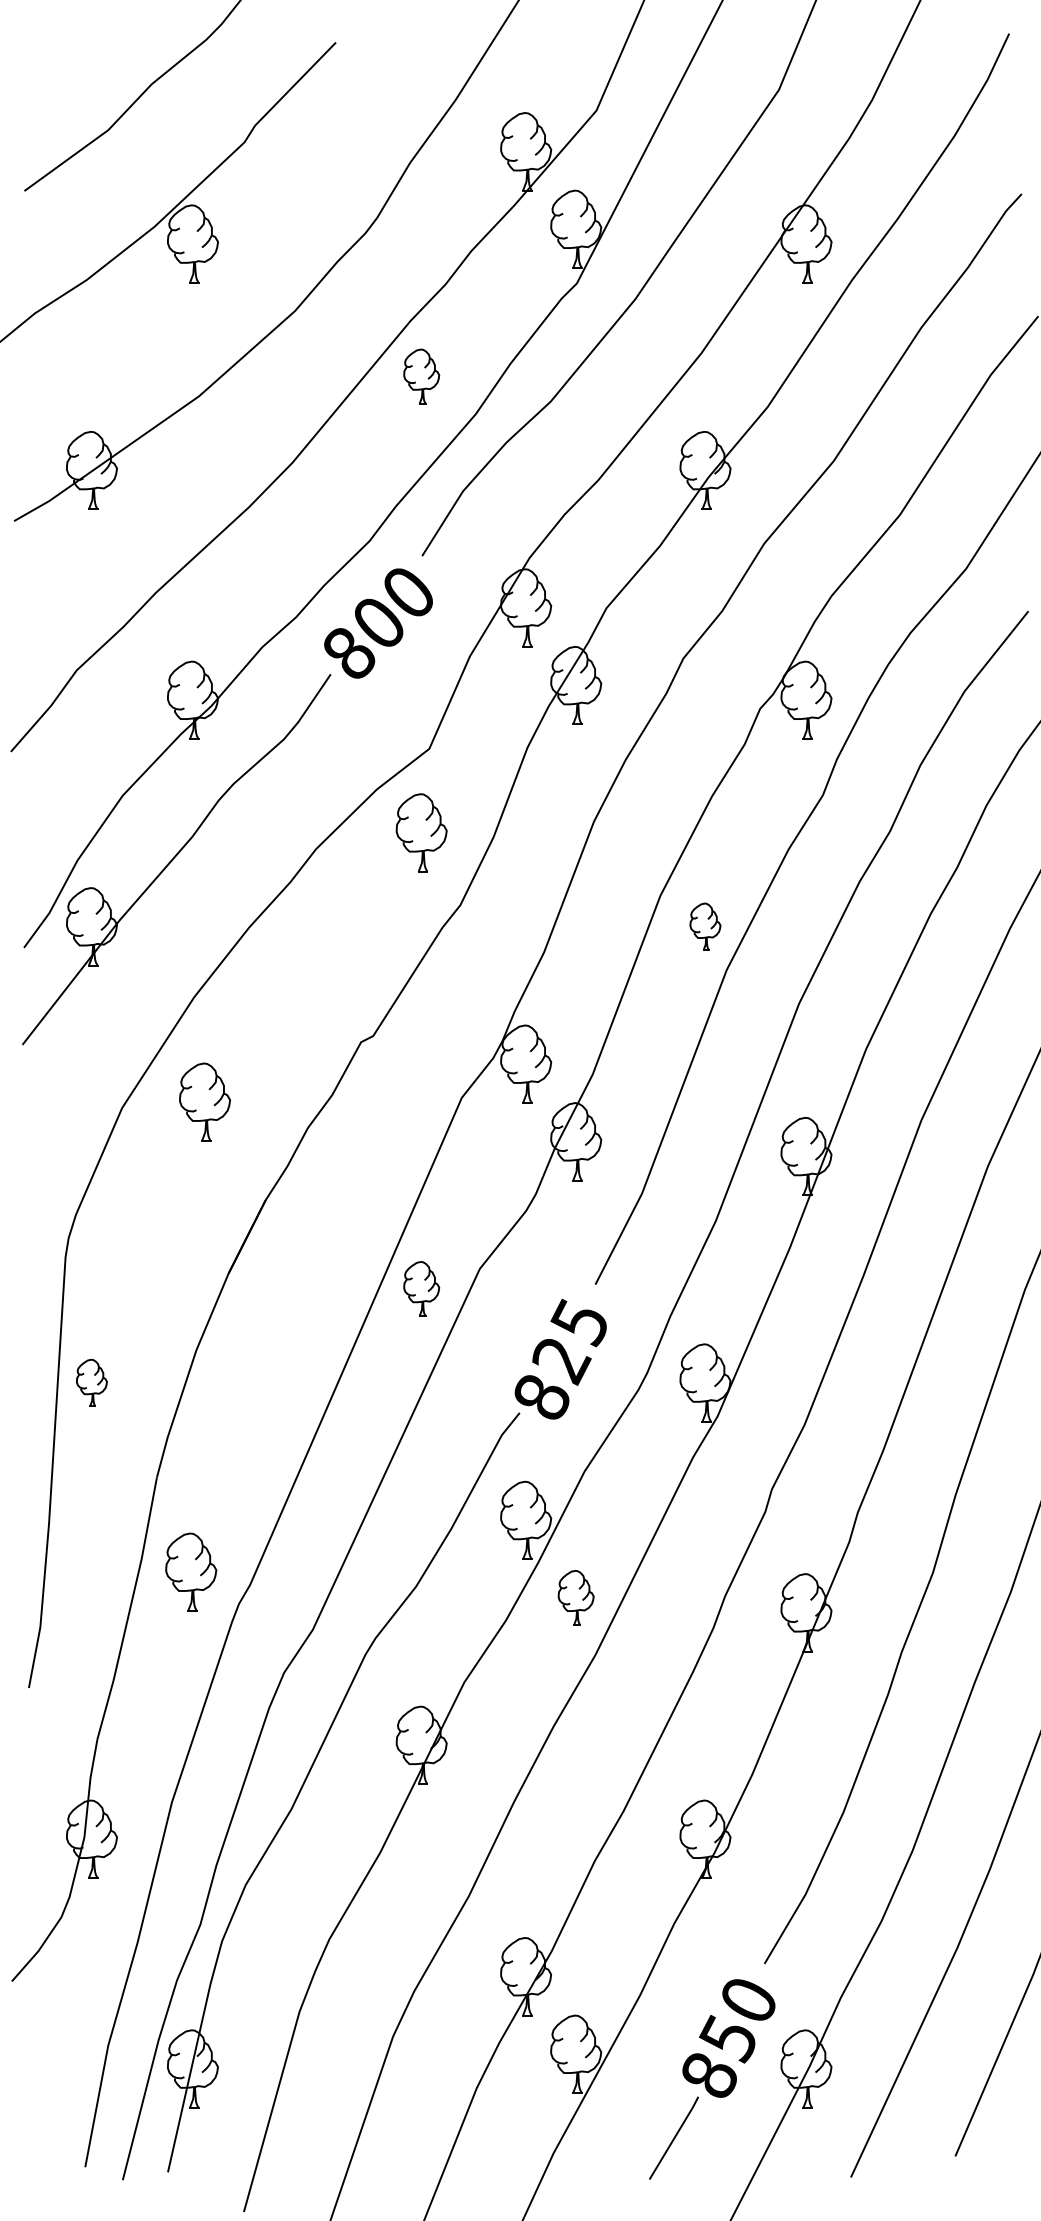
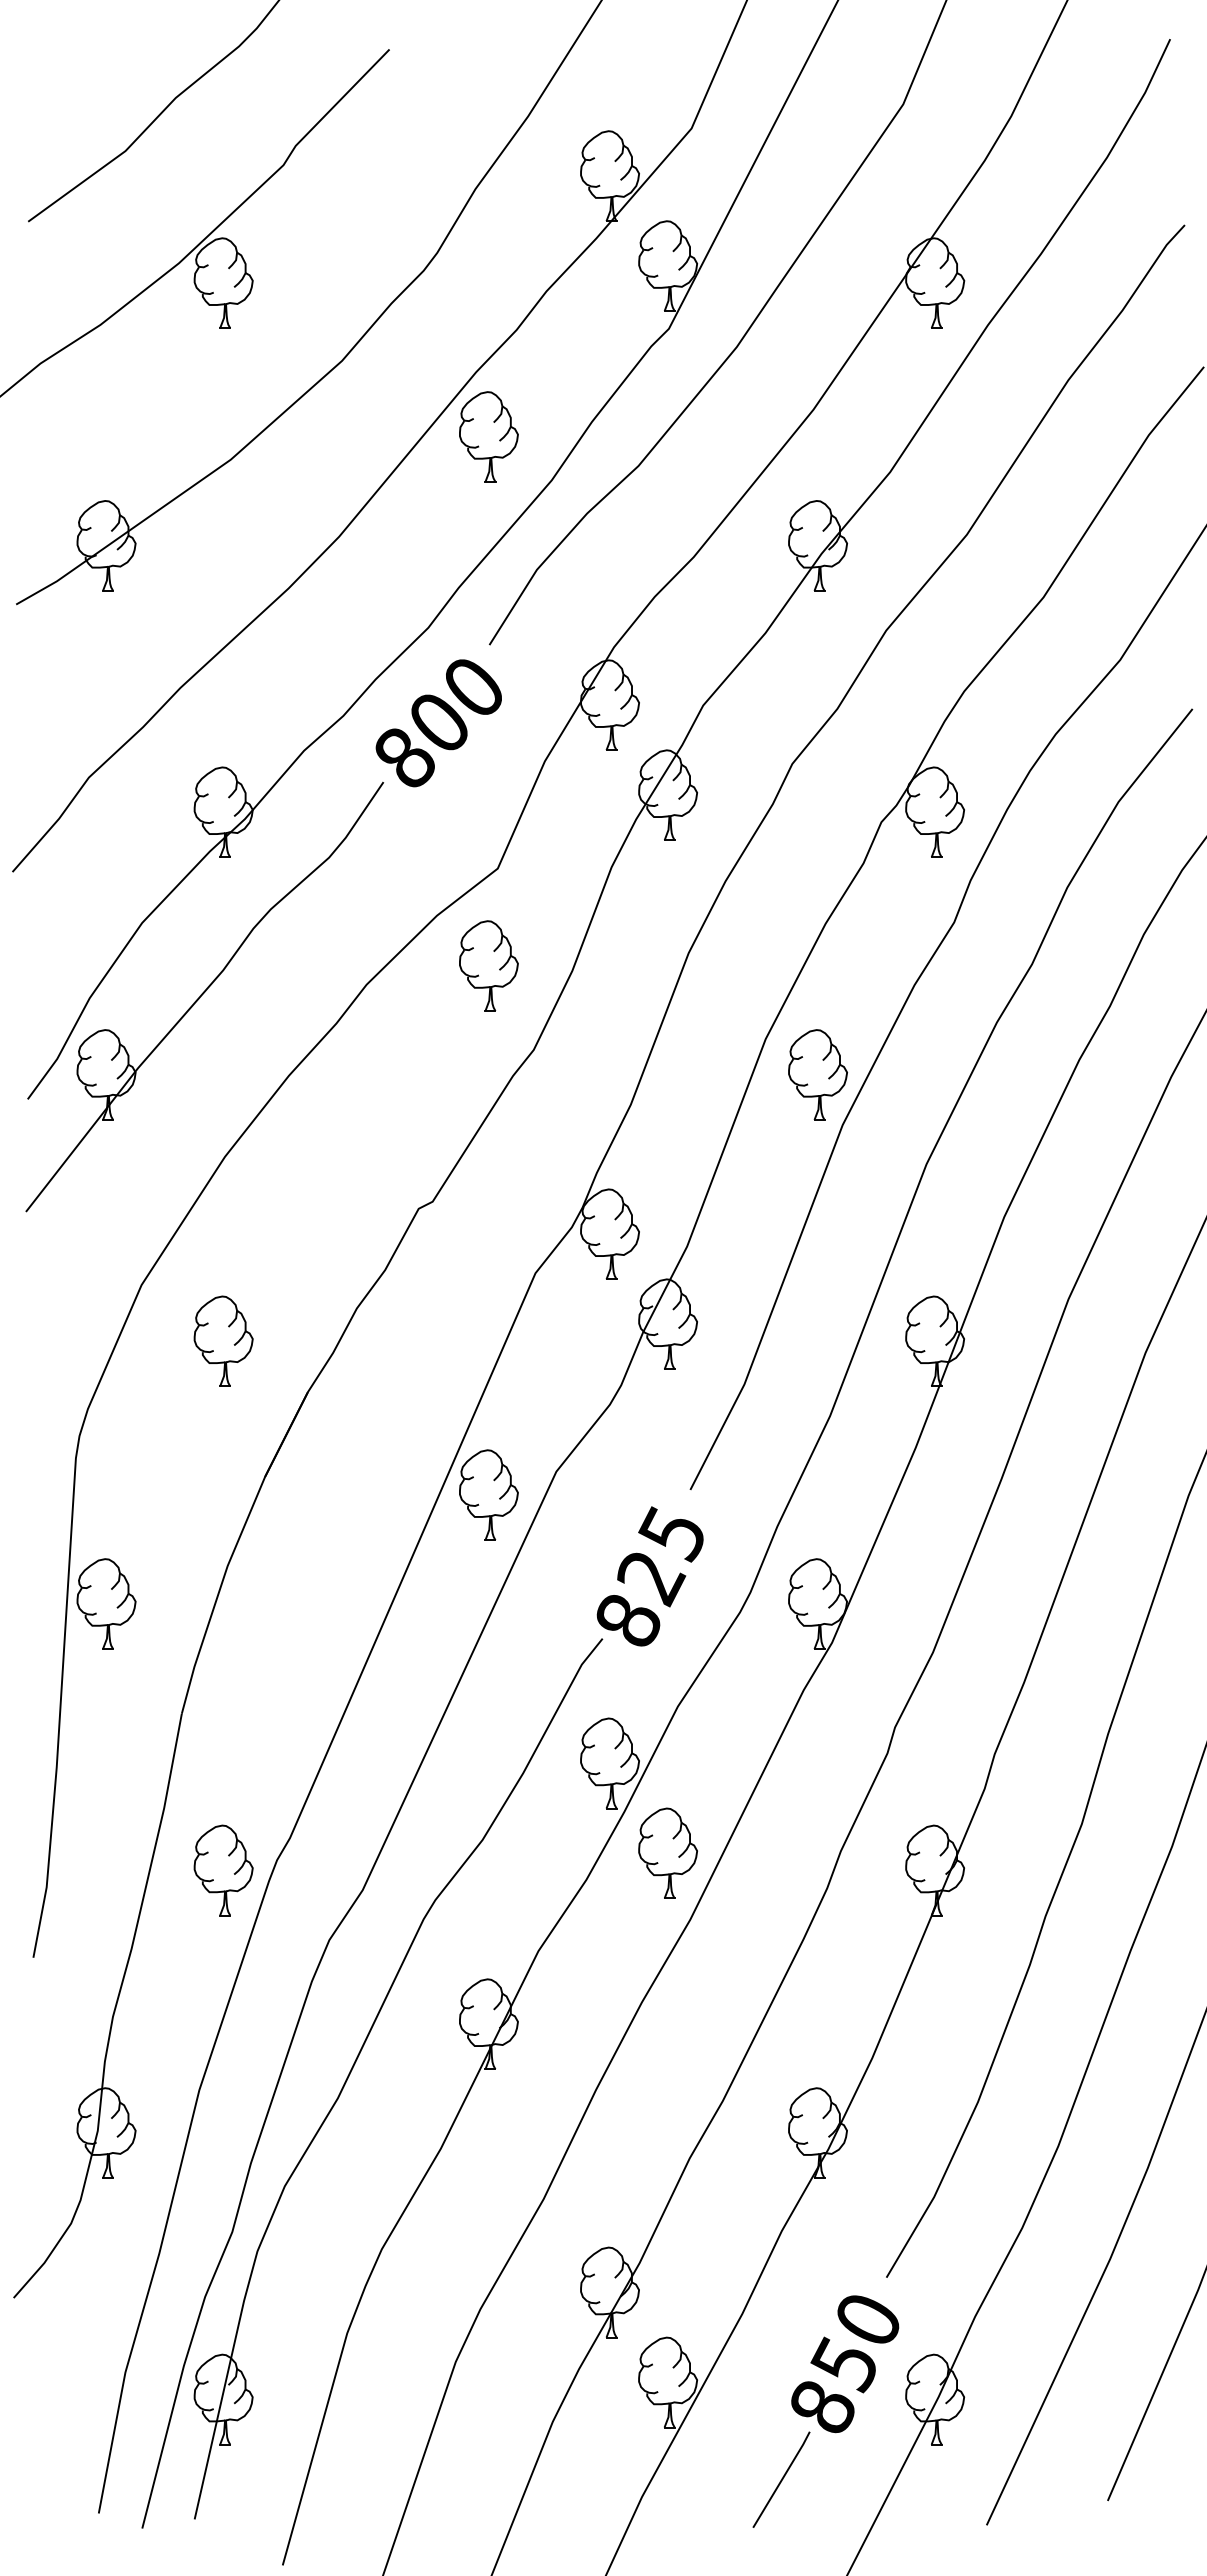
part: (421, 376) -> (488, 436), size x1.43
part: (705, 926) -> (817, 1074), size x1.67
part: (204, 1101) -> (223, 1340), moved
part: (421, 1288) -> (488, 1494), size x1.43
part: (91, 1382) -> (106, 1603), size x1.67
part: (191, 1572) -> (223, 1870), moved
part: (575, 1597) -> (667, 1852), size x1.43

